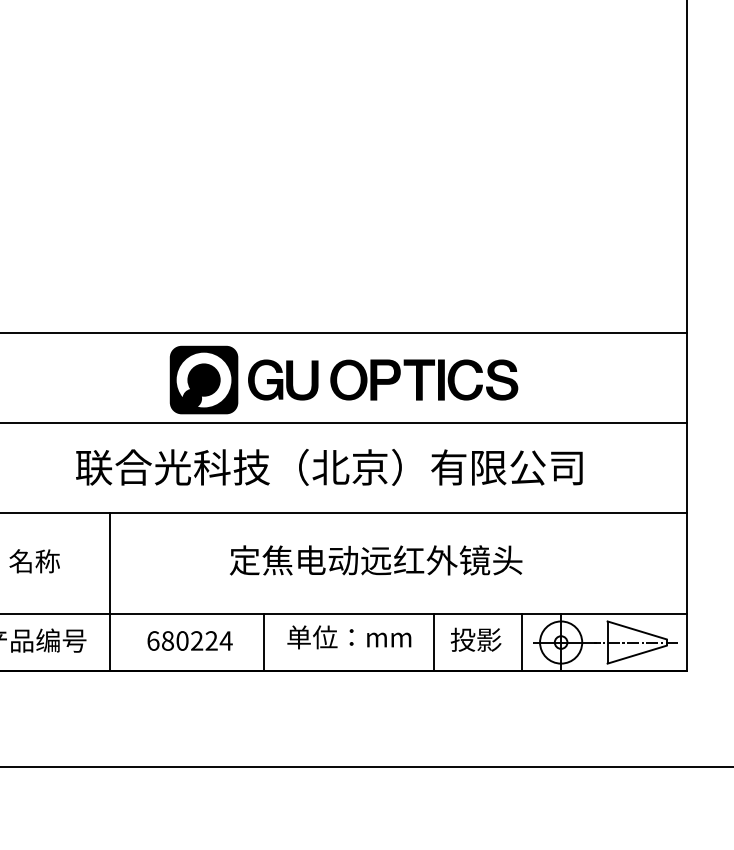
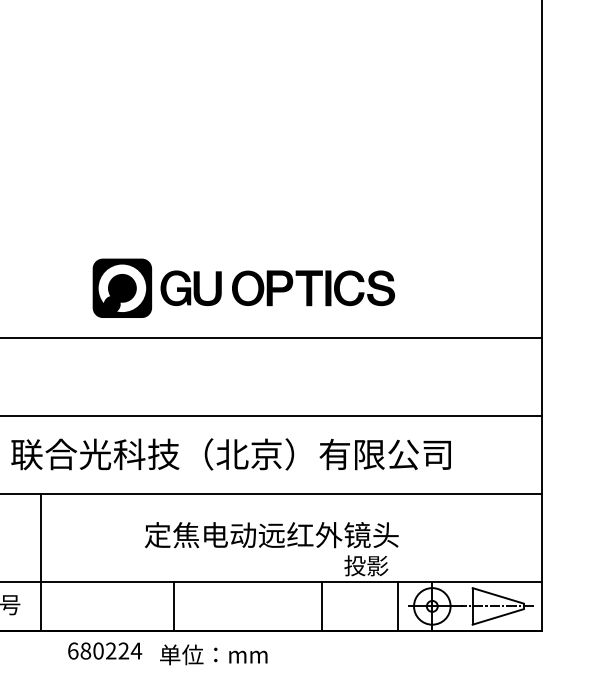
part: (343, 379) -> (243, 287), moved
text: (349, 637) -> (213, 654), moved
text: (475, 639) -> (365, 565), moved
text: (189, 640) -> (104, 650), moved

